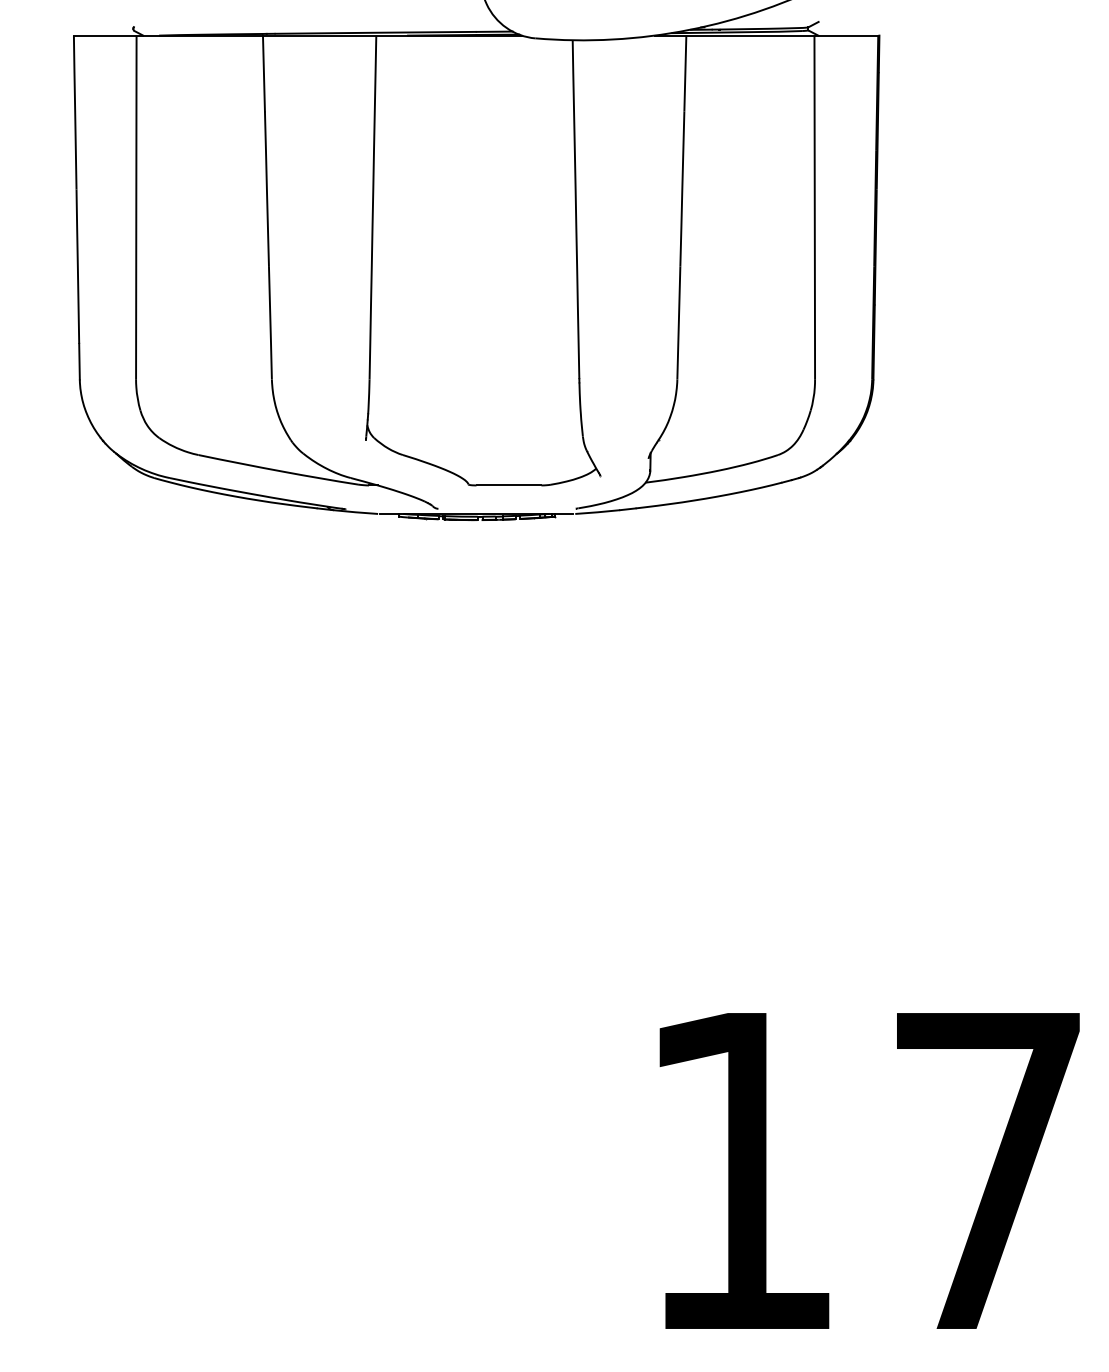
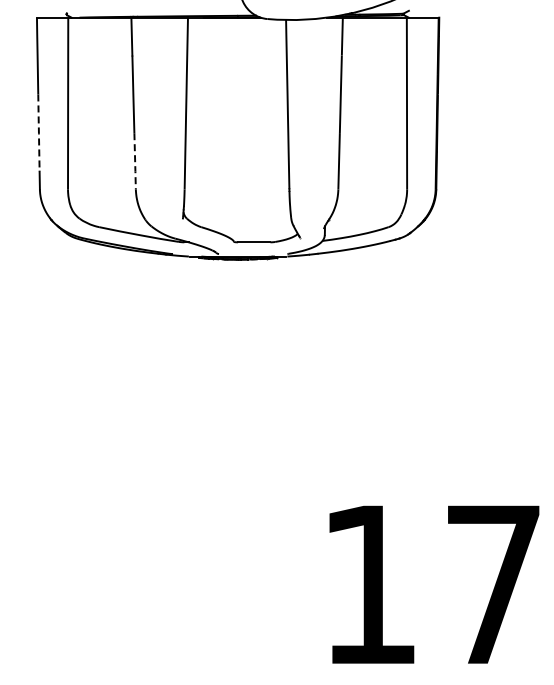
line: (76, 267) -> (38, 133), solid -> dashed
line: (271, 323) -> (135, 161), solid -> dashed

